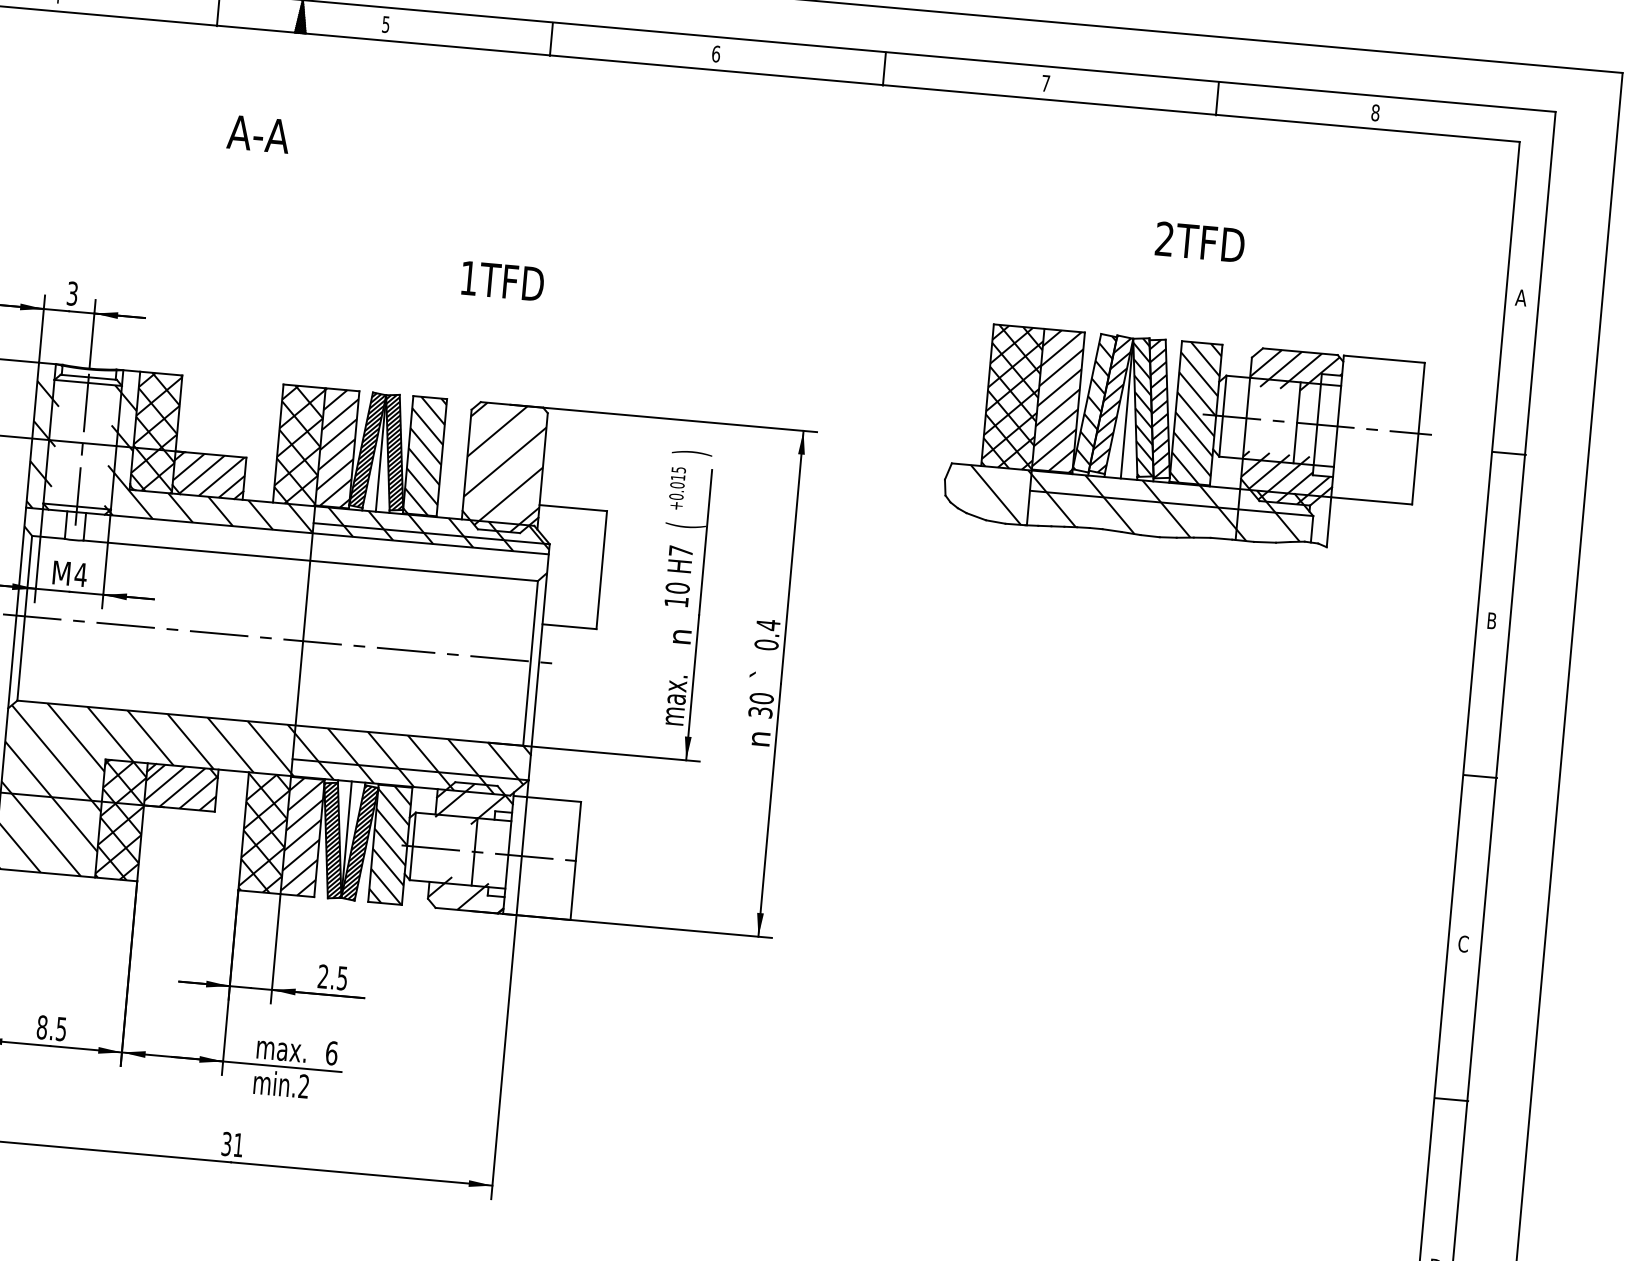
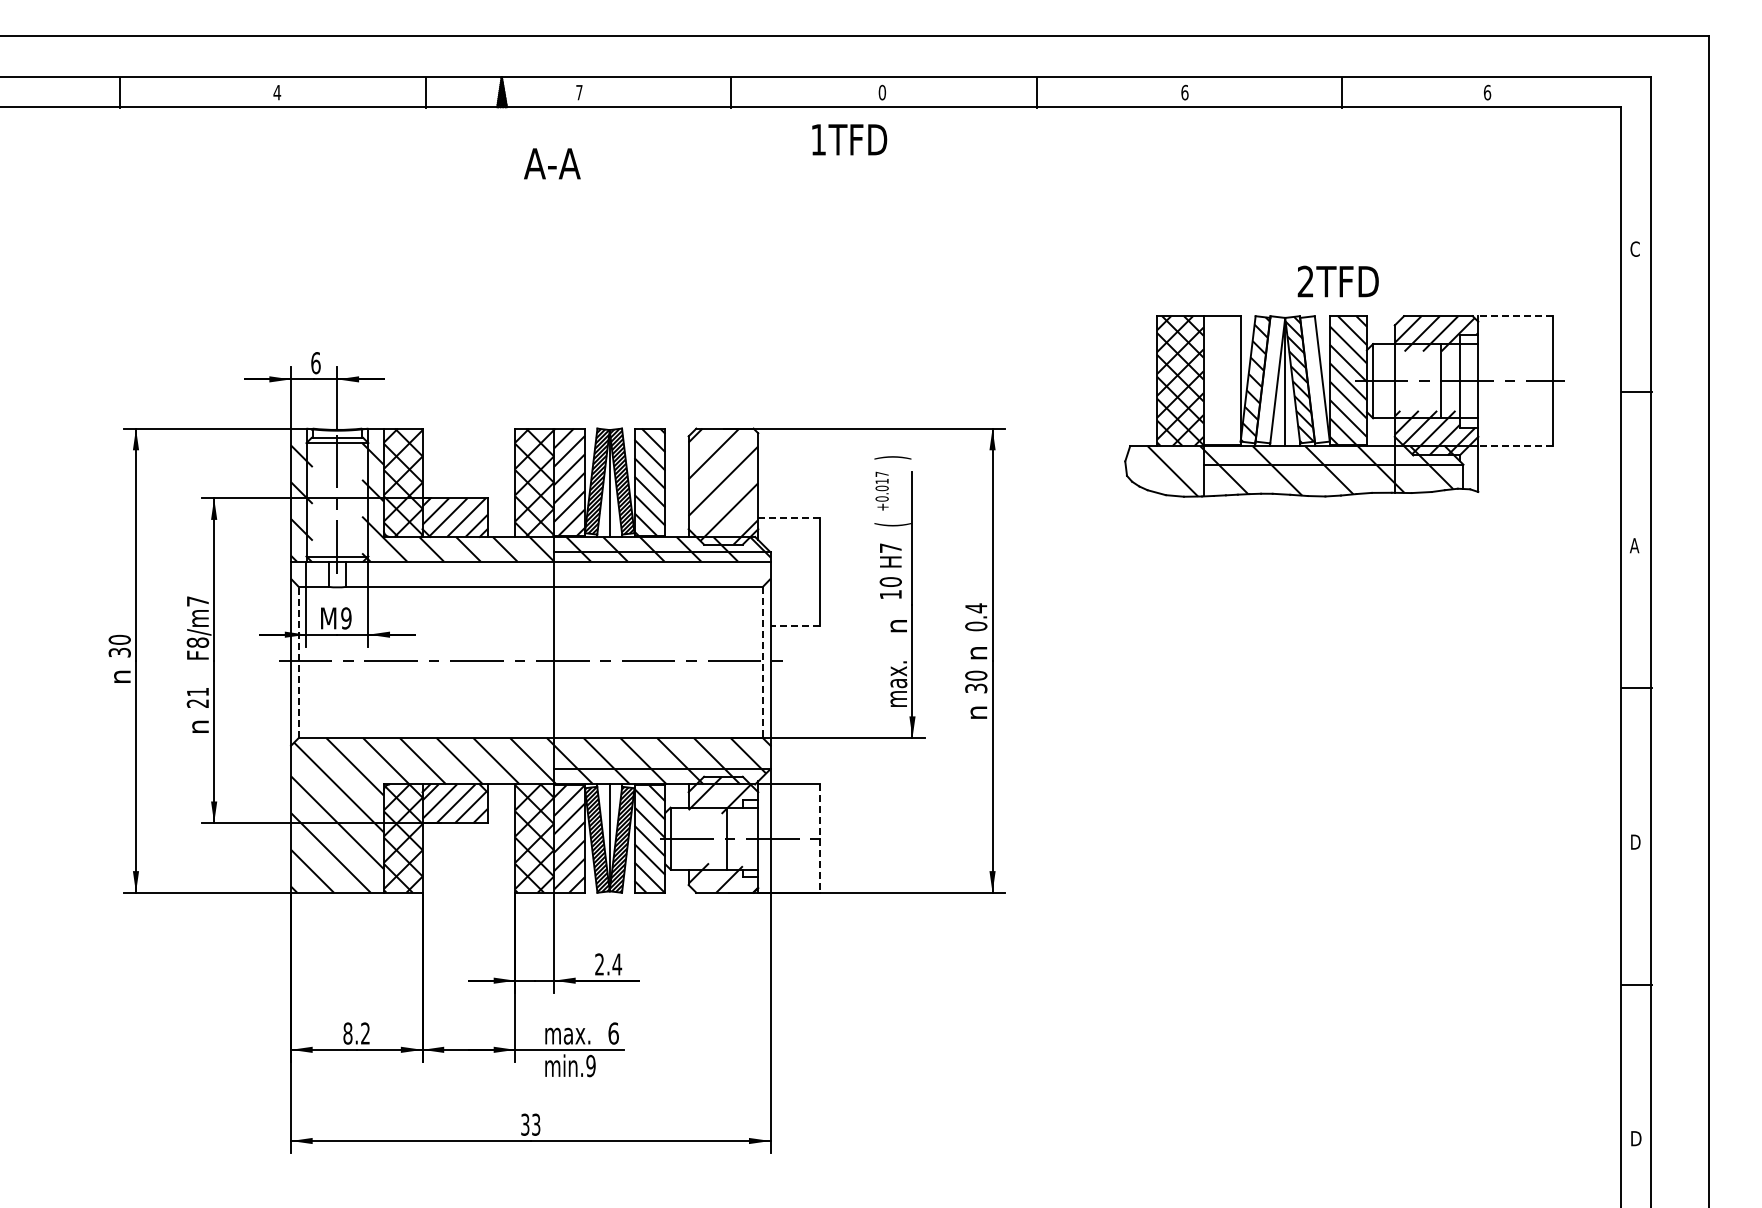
text: (386, 24) -> (579, 92), 5 -> 7
text: (716, 53) -> (882, 92), 6 -> 0
text: (1045, 83) -> (1184, 92), 7 -> 6
text: (1375, 112) -> (1487, 92), 8 -> 6
text: (258, 133) -> (552, 163), moved
text: (1199, 242) -> (1337, 281), moved
text: (502, 280) -> (849, 139), moved
text: (72, 294) -> (315, 363), 3 -> 6
text: (1520, 297) -> (1634, 248), A -> C
line: (1383, 359) -> (1514, 316), solid -> dashed
hatch: (1057, 400) -> (1221, 380), removed
hatch: (1110, 404) -> (1269, 379), removed
hatch: (1159, 408) -> (1314, 379), removed
text: (678, 469) -> (881, 473), +0.015 -> +0.017
line: (1370, 501) -> (1514, 446), solid -> dashed
line: (573, 508) -> (789, 517), solid -> dashed
text: (79, 574) -> (345, 618), 4 -> 9
line: (24, 618) -> (298, 662), solid -> dashed
text: (1491, 620) -> (1634, 545), B -> A
line: (569, 626) -> (795, 625), solid -> dashed
line: (530, 663) -> (762, 662), solid -> dashed
text: (763, 674) -> (975, 653), ` -> n
line: (576, 861) -> (820, 839), solid -> dashed
text: (1464, 943) -> (1635, 841), C -> D
text: (342, 978) -> (617, 964), 2.5 -> 2.4
text: (61, 1029) -> (365, 1033), 8.5 -> 8.2
text: (303, 1086) -> (590, 1066), min.2 -> min.9
text: (238, 1144) -> (536, 1124), 31 -> 33

